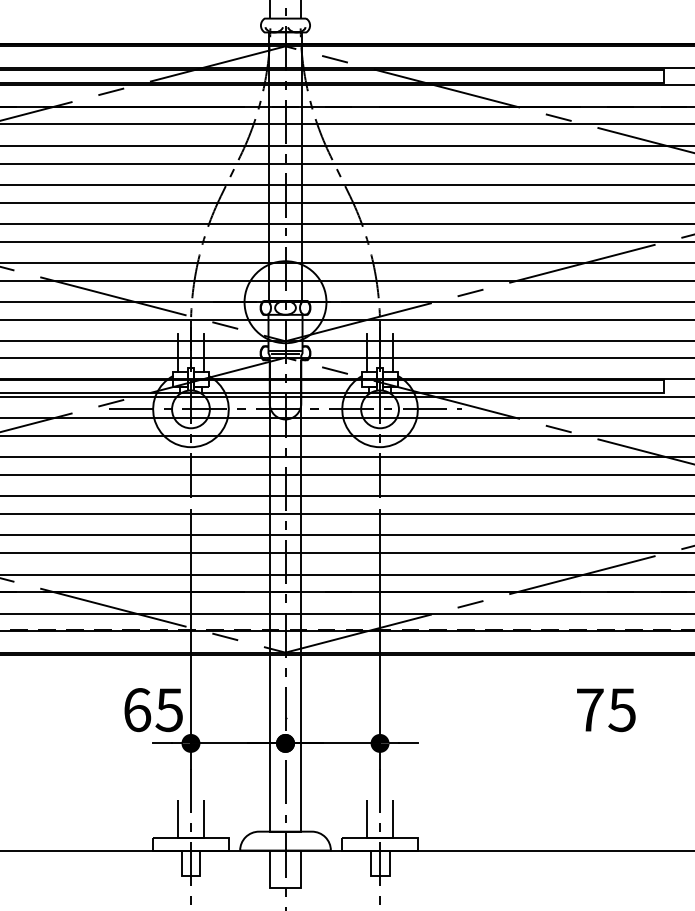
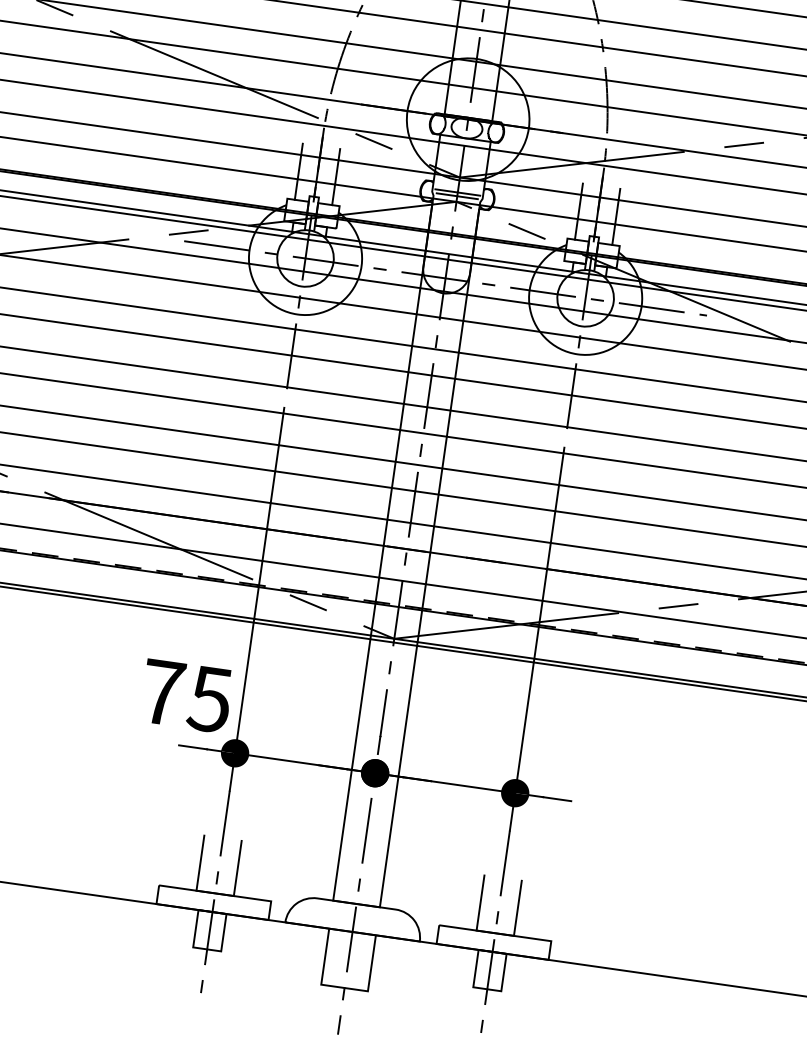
text: (137, 710) -> (162, 693), 65 -> 75

